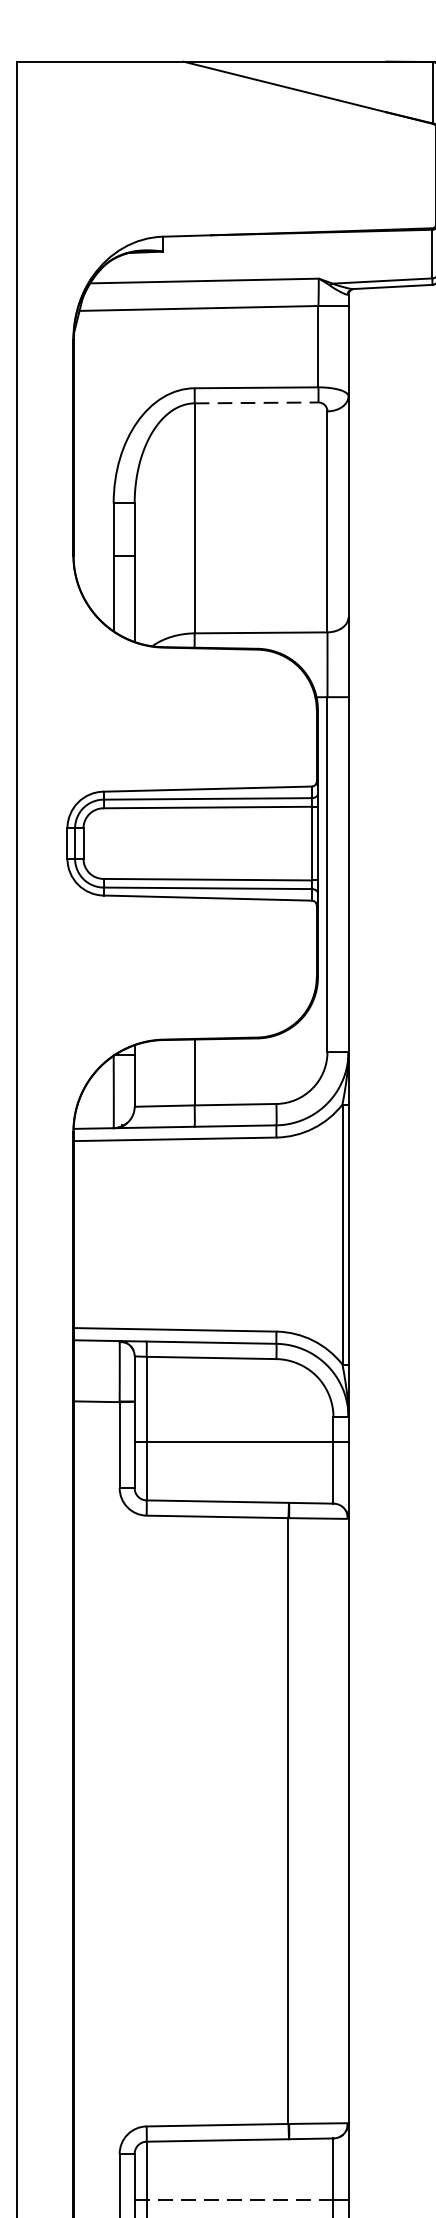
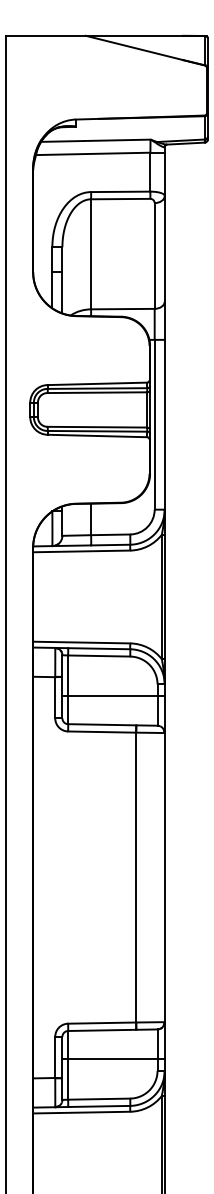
line: (256, 403) -> (120, 199), dashed -> solid
line: (239, 2199) -> (112, 1058), dashed -> solid

